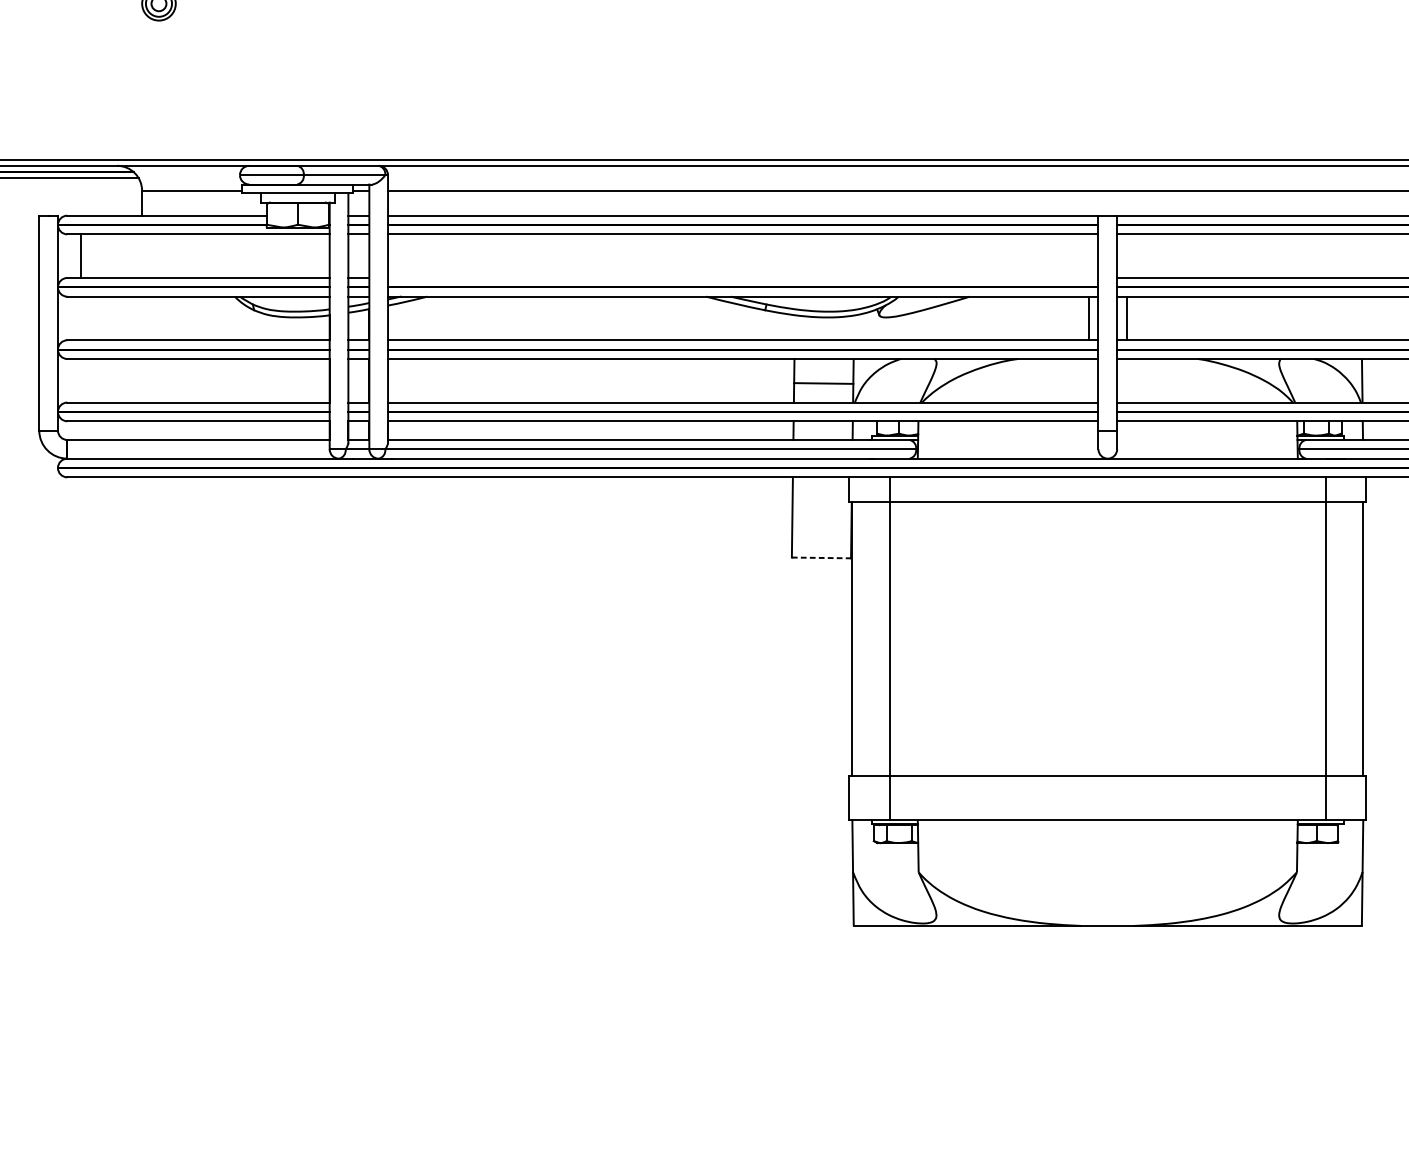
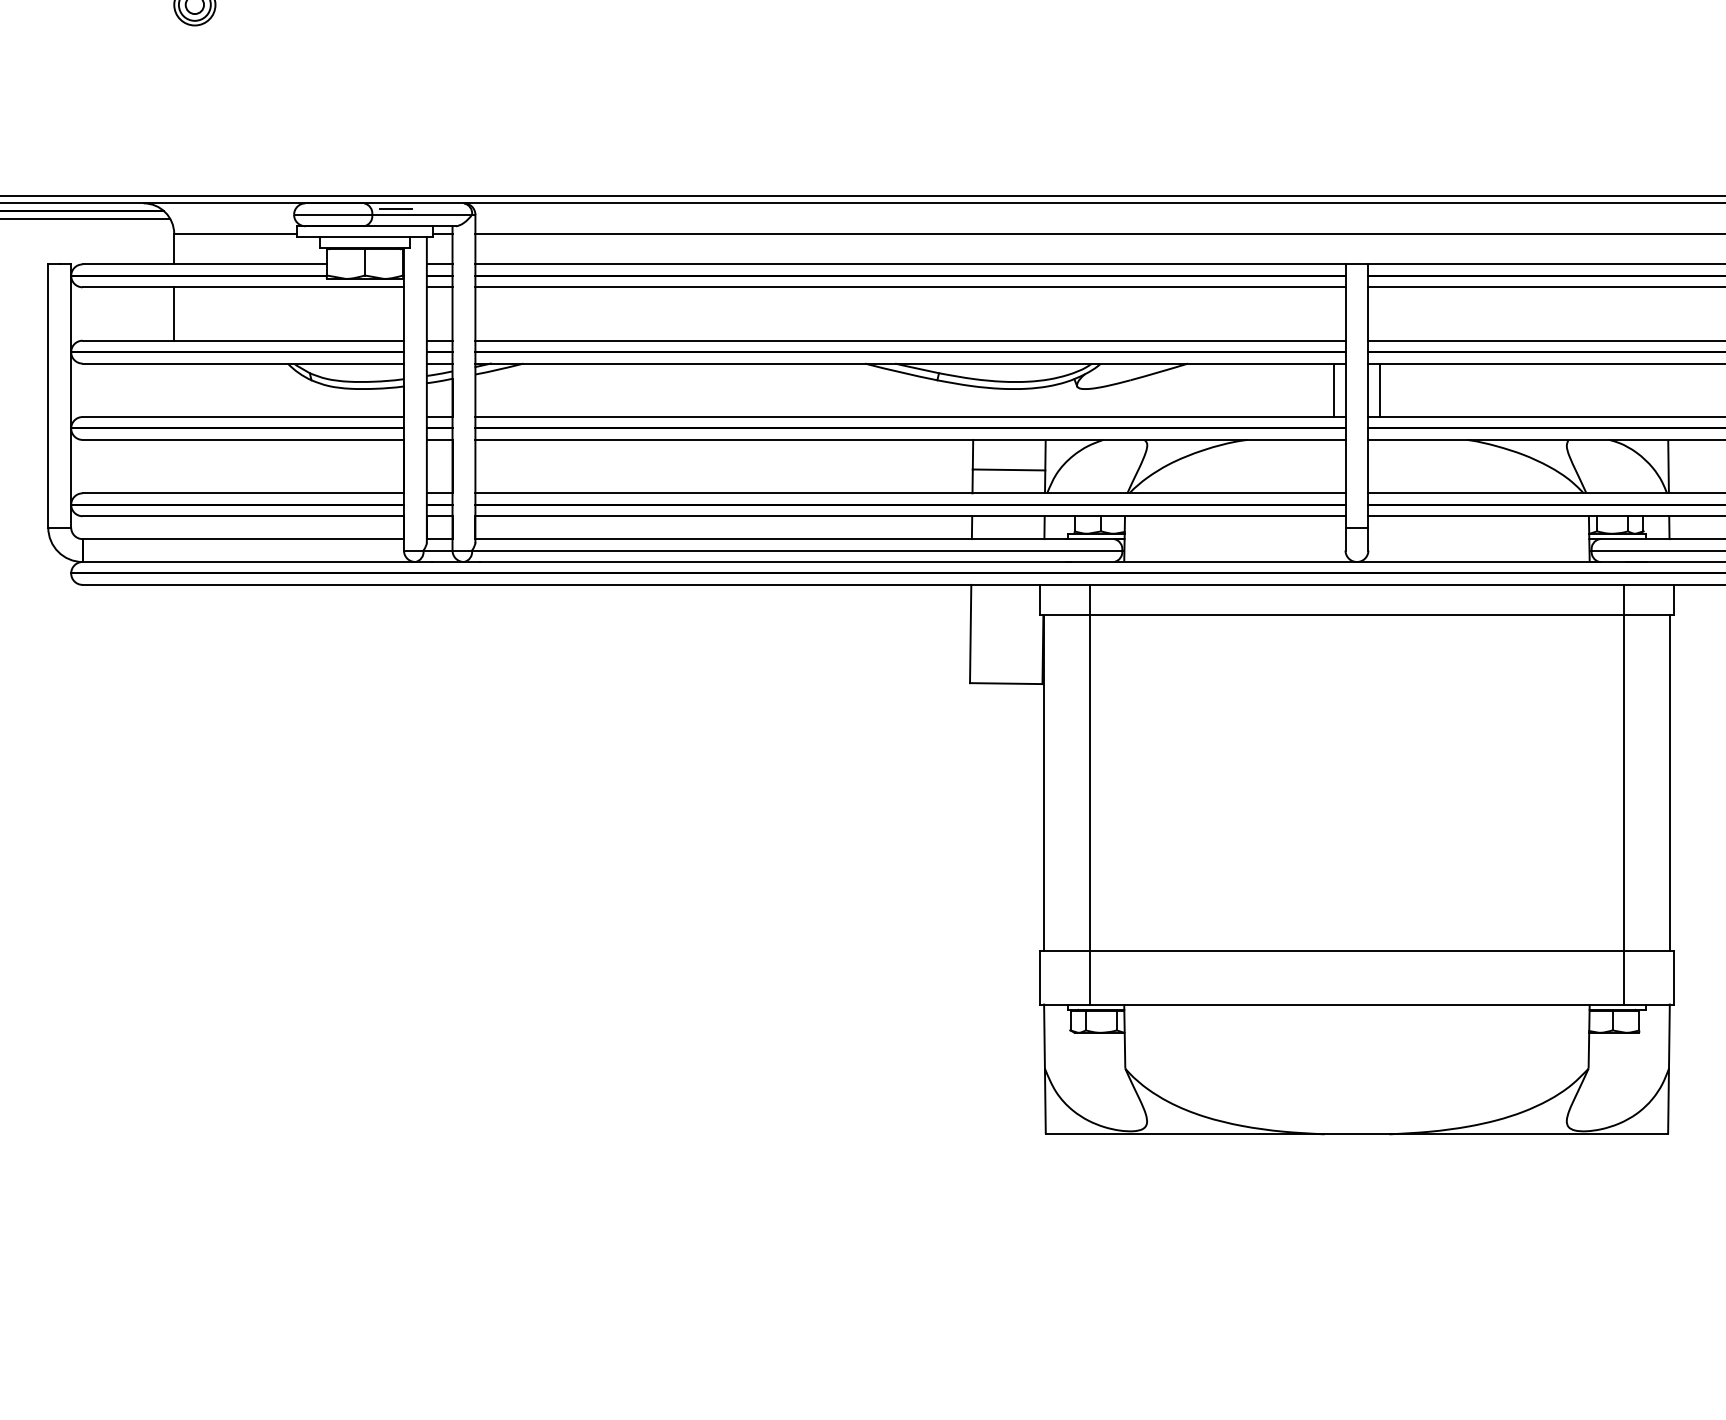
line: (323, 170) -> (396, 209), added
line: (81, 255) -> (174, 313), moved
line: (743, 277) -> (910, 340), added
line: (821, 557) -> (1006, 683), dashed -> solid

